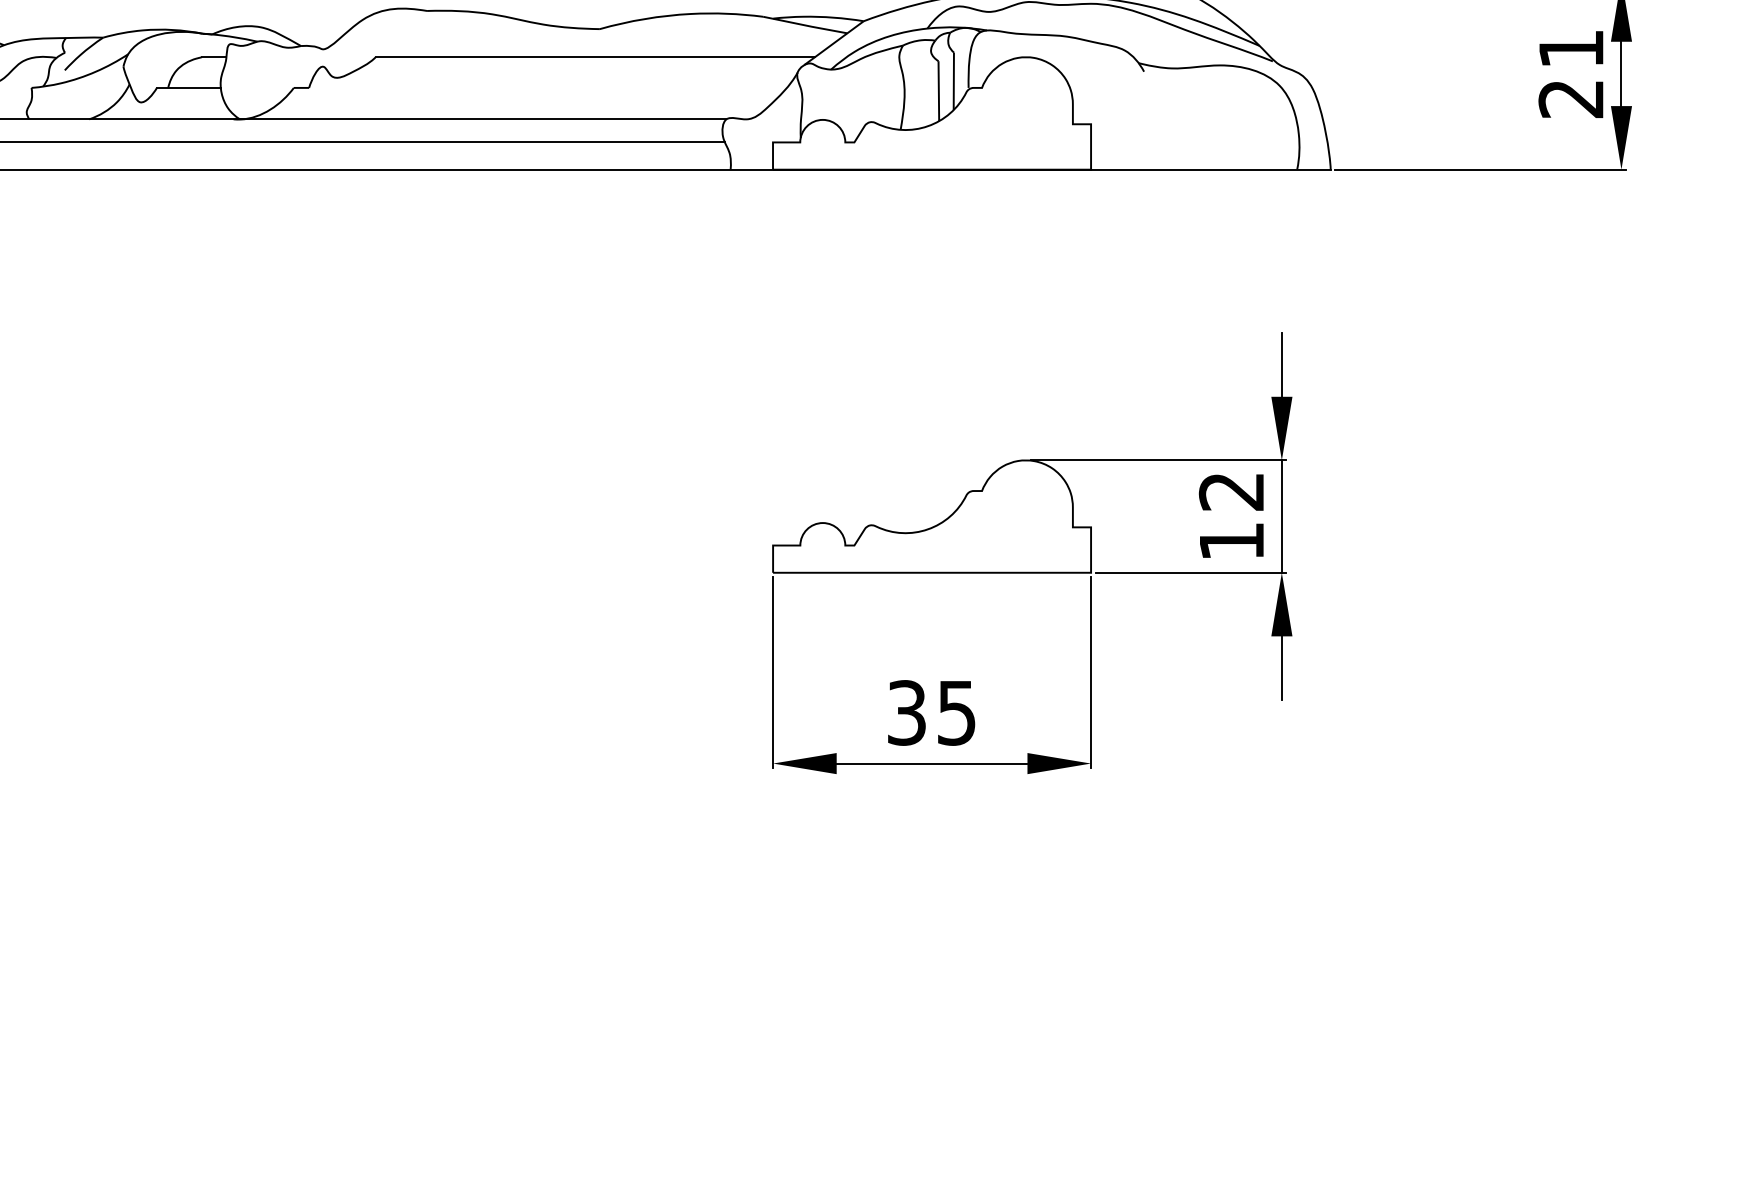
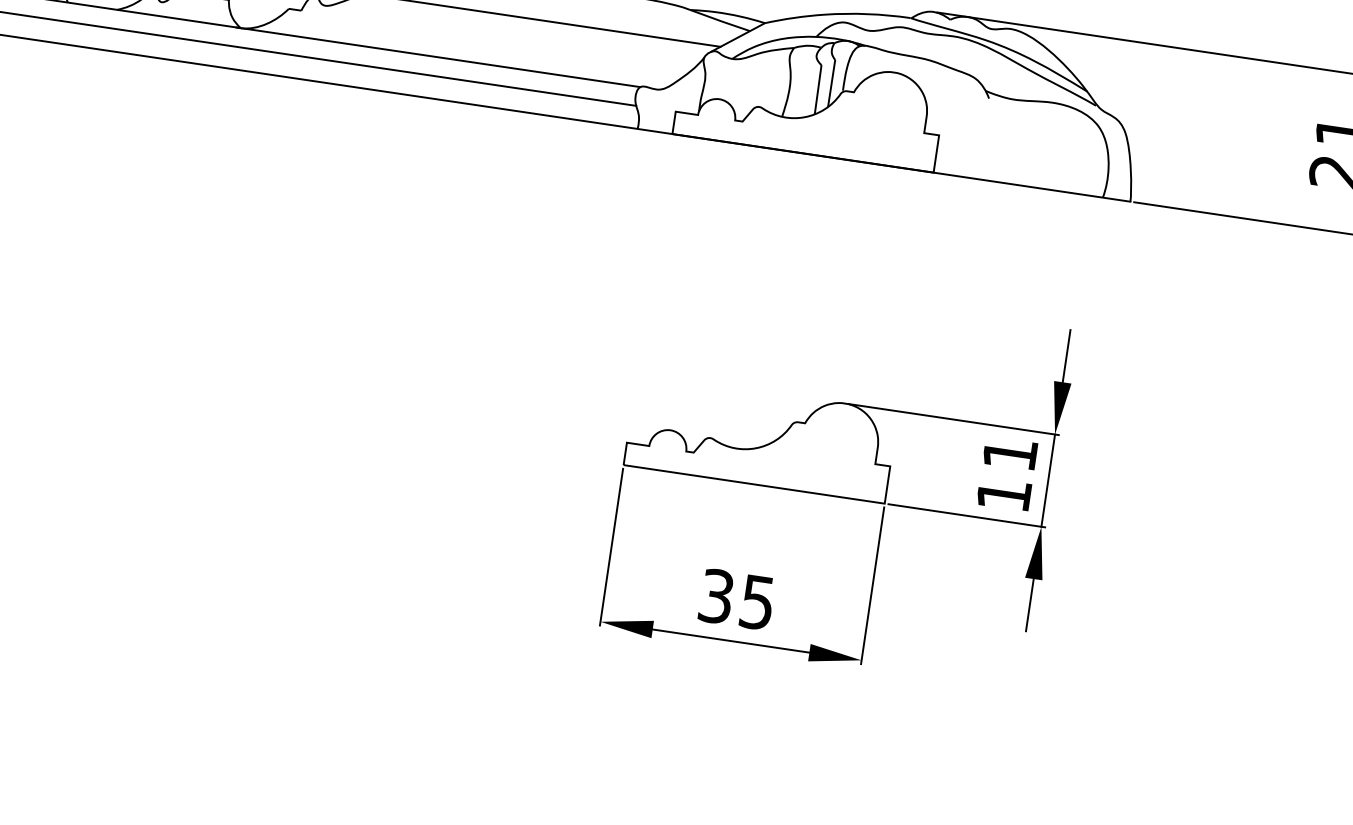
text: (1230, 491) -> (1009, 453), 12 -> 11

